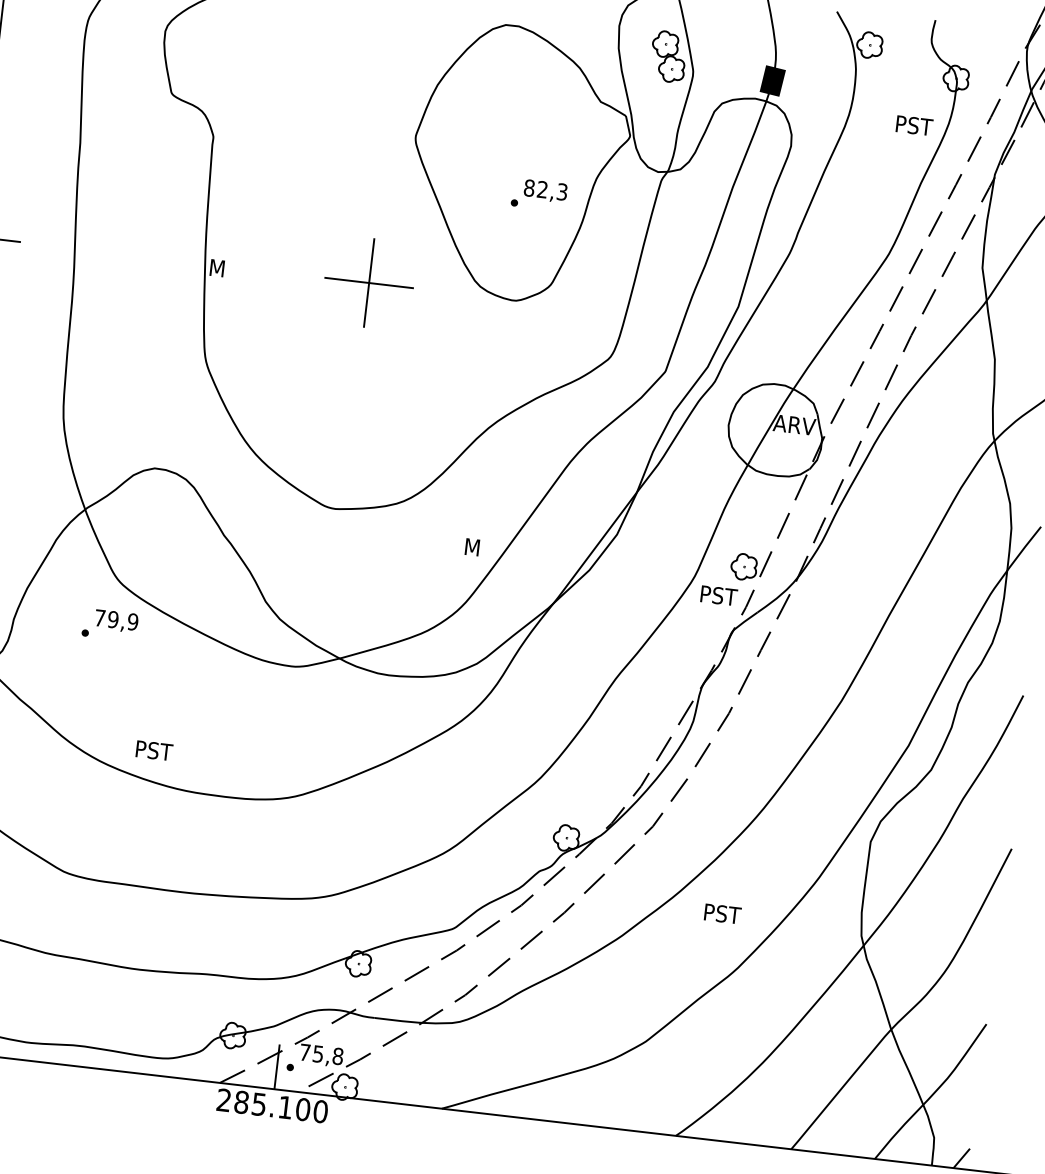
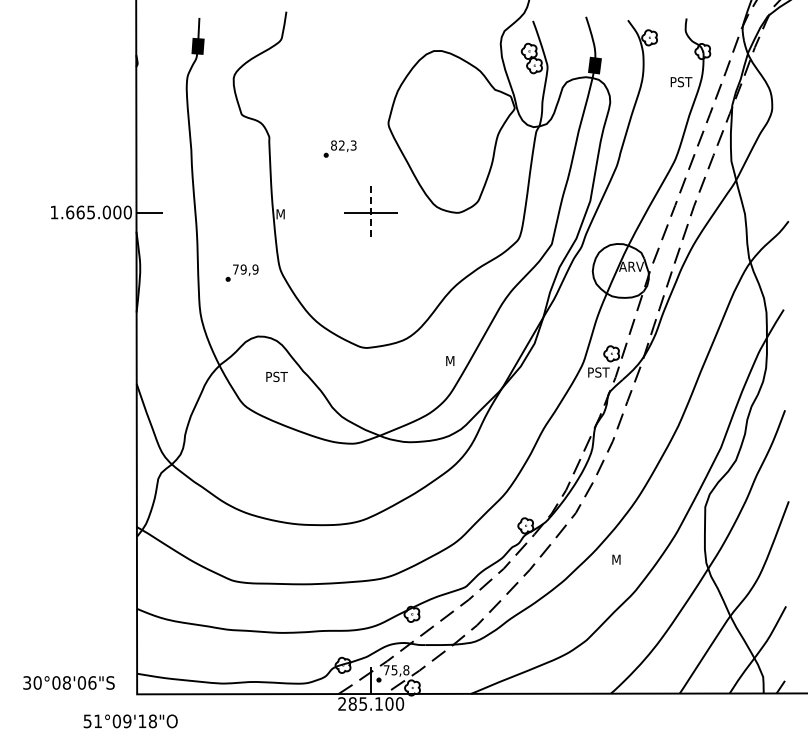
part: (538, 194) -> (339, 148), moved
line: (369, 283) -> (371, 212), solid -> dashed
part: (108, 624) -> (241, 272), moved
text: (153, 749) -> (276, 376), moved
text: (723, 913) -> (623, 559), PST -> M

